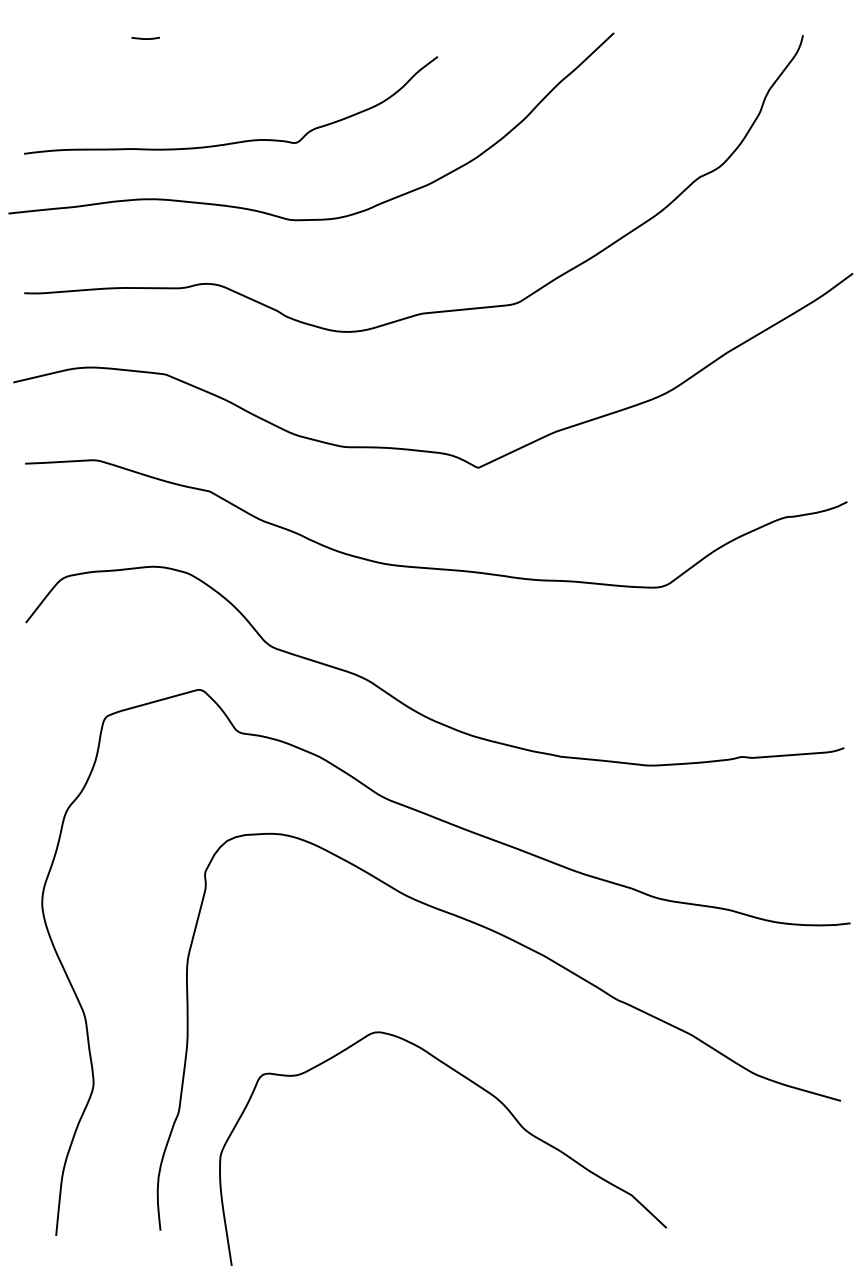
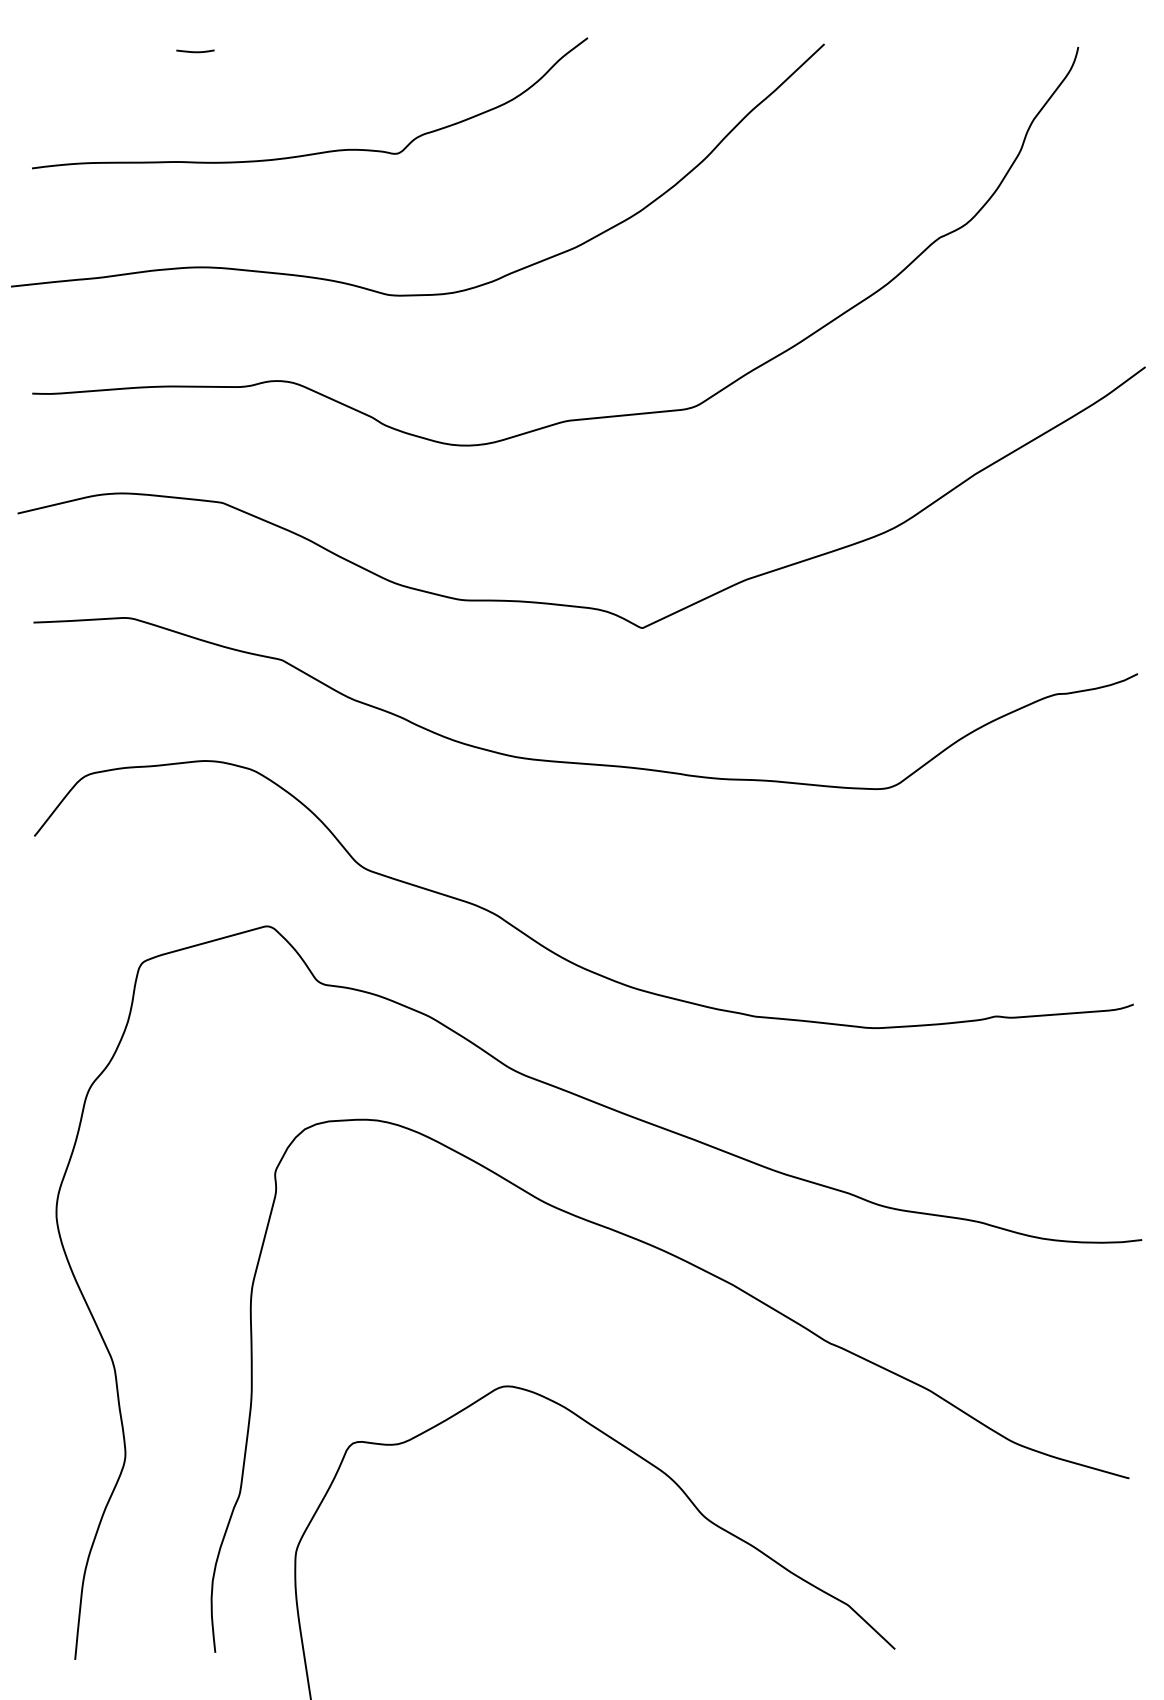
curve: (235, 142) -> (316, 152), moved

